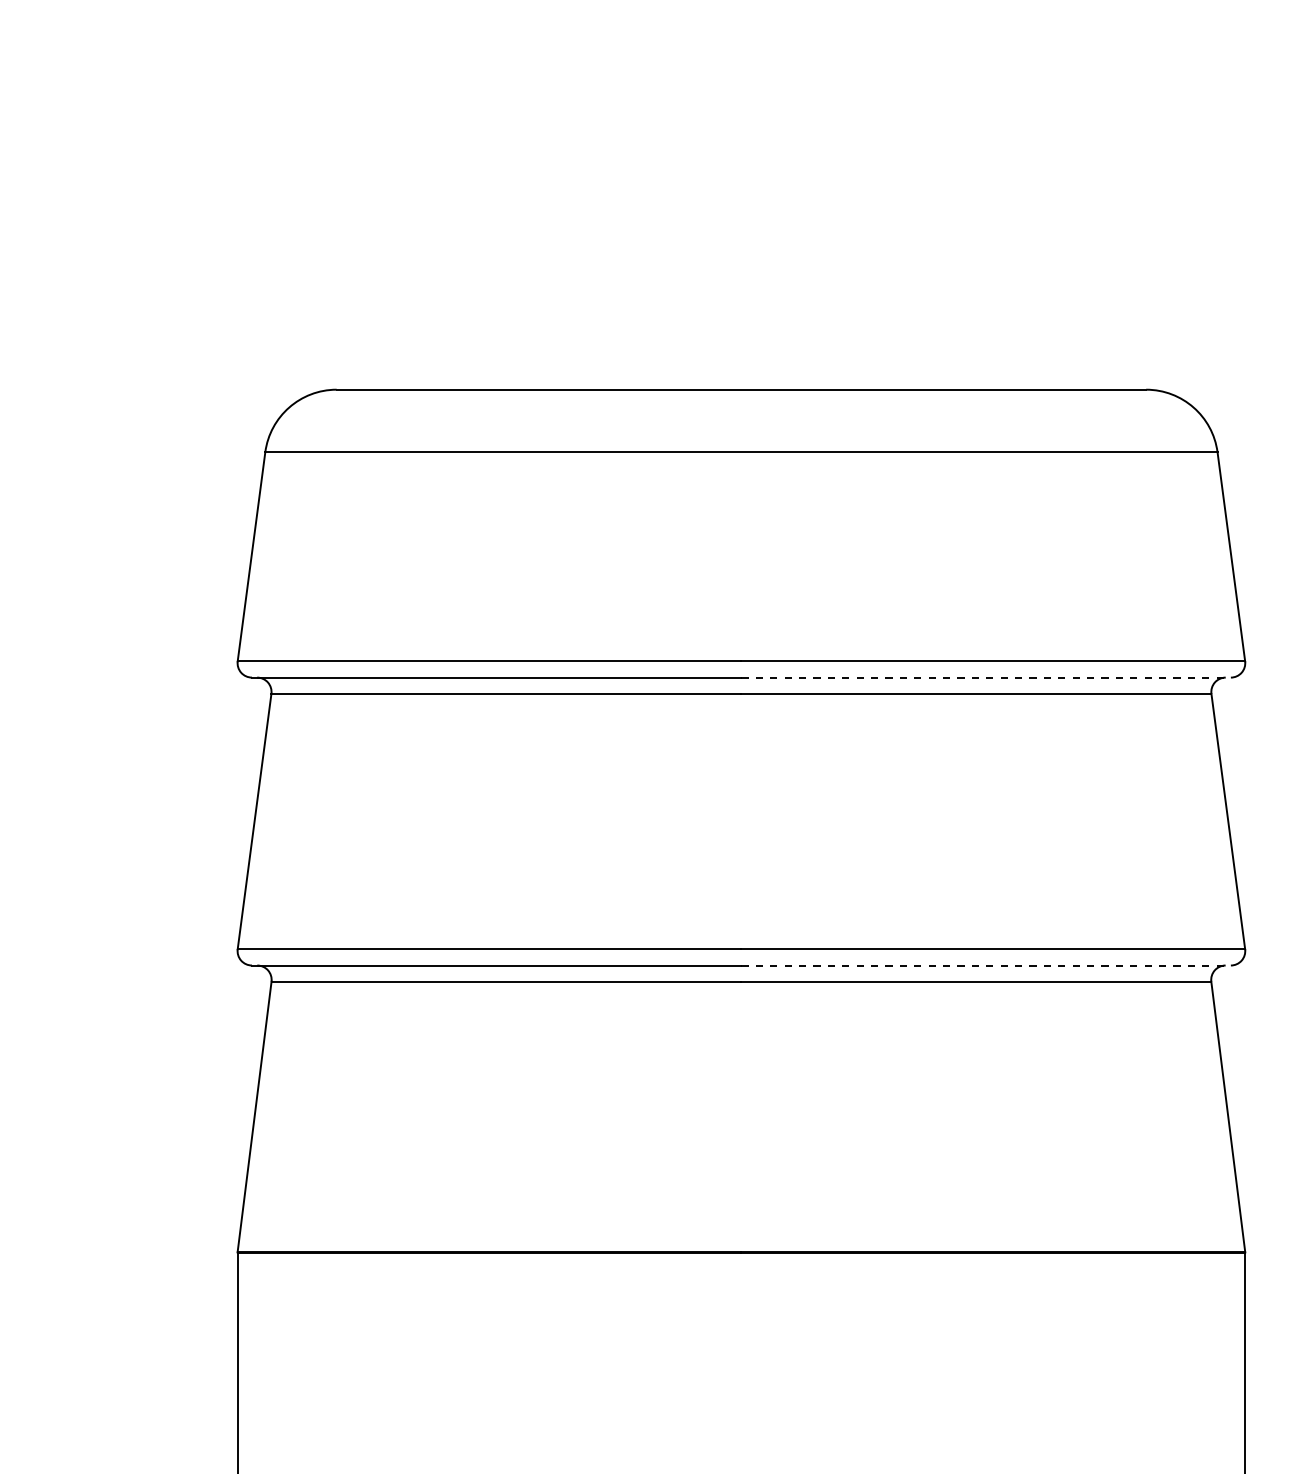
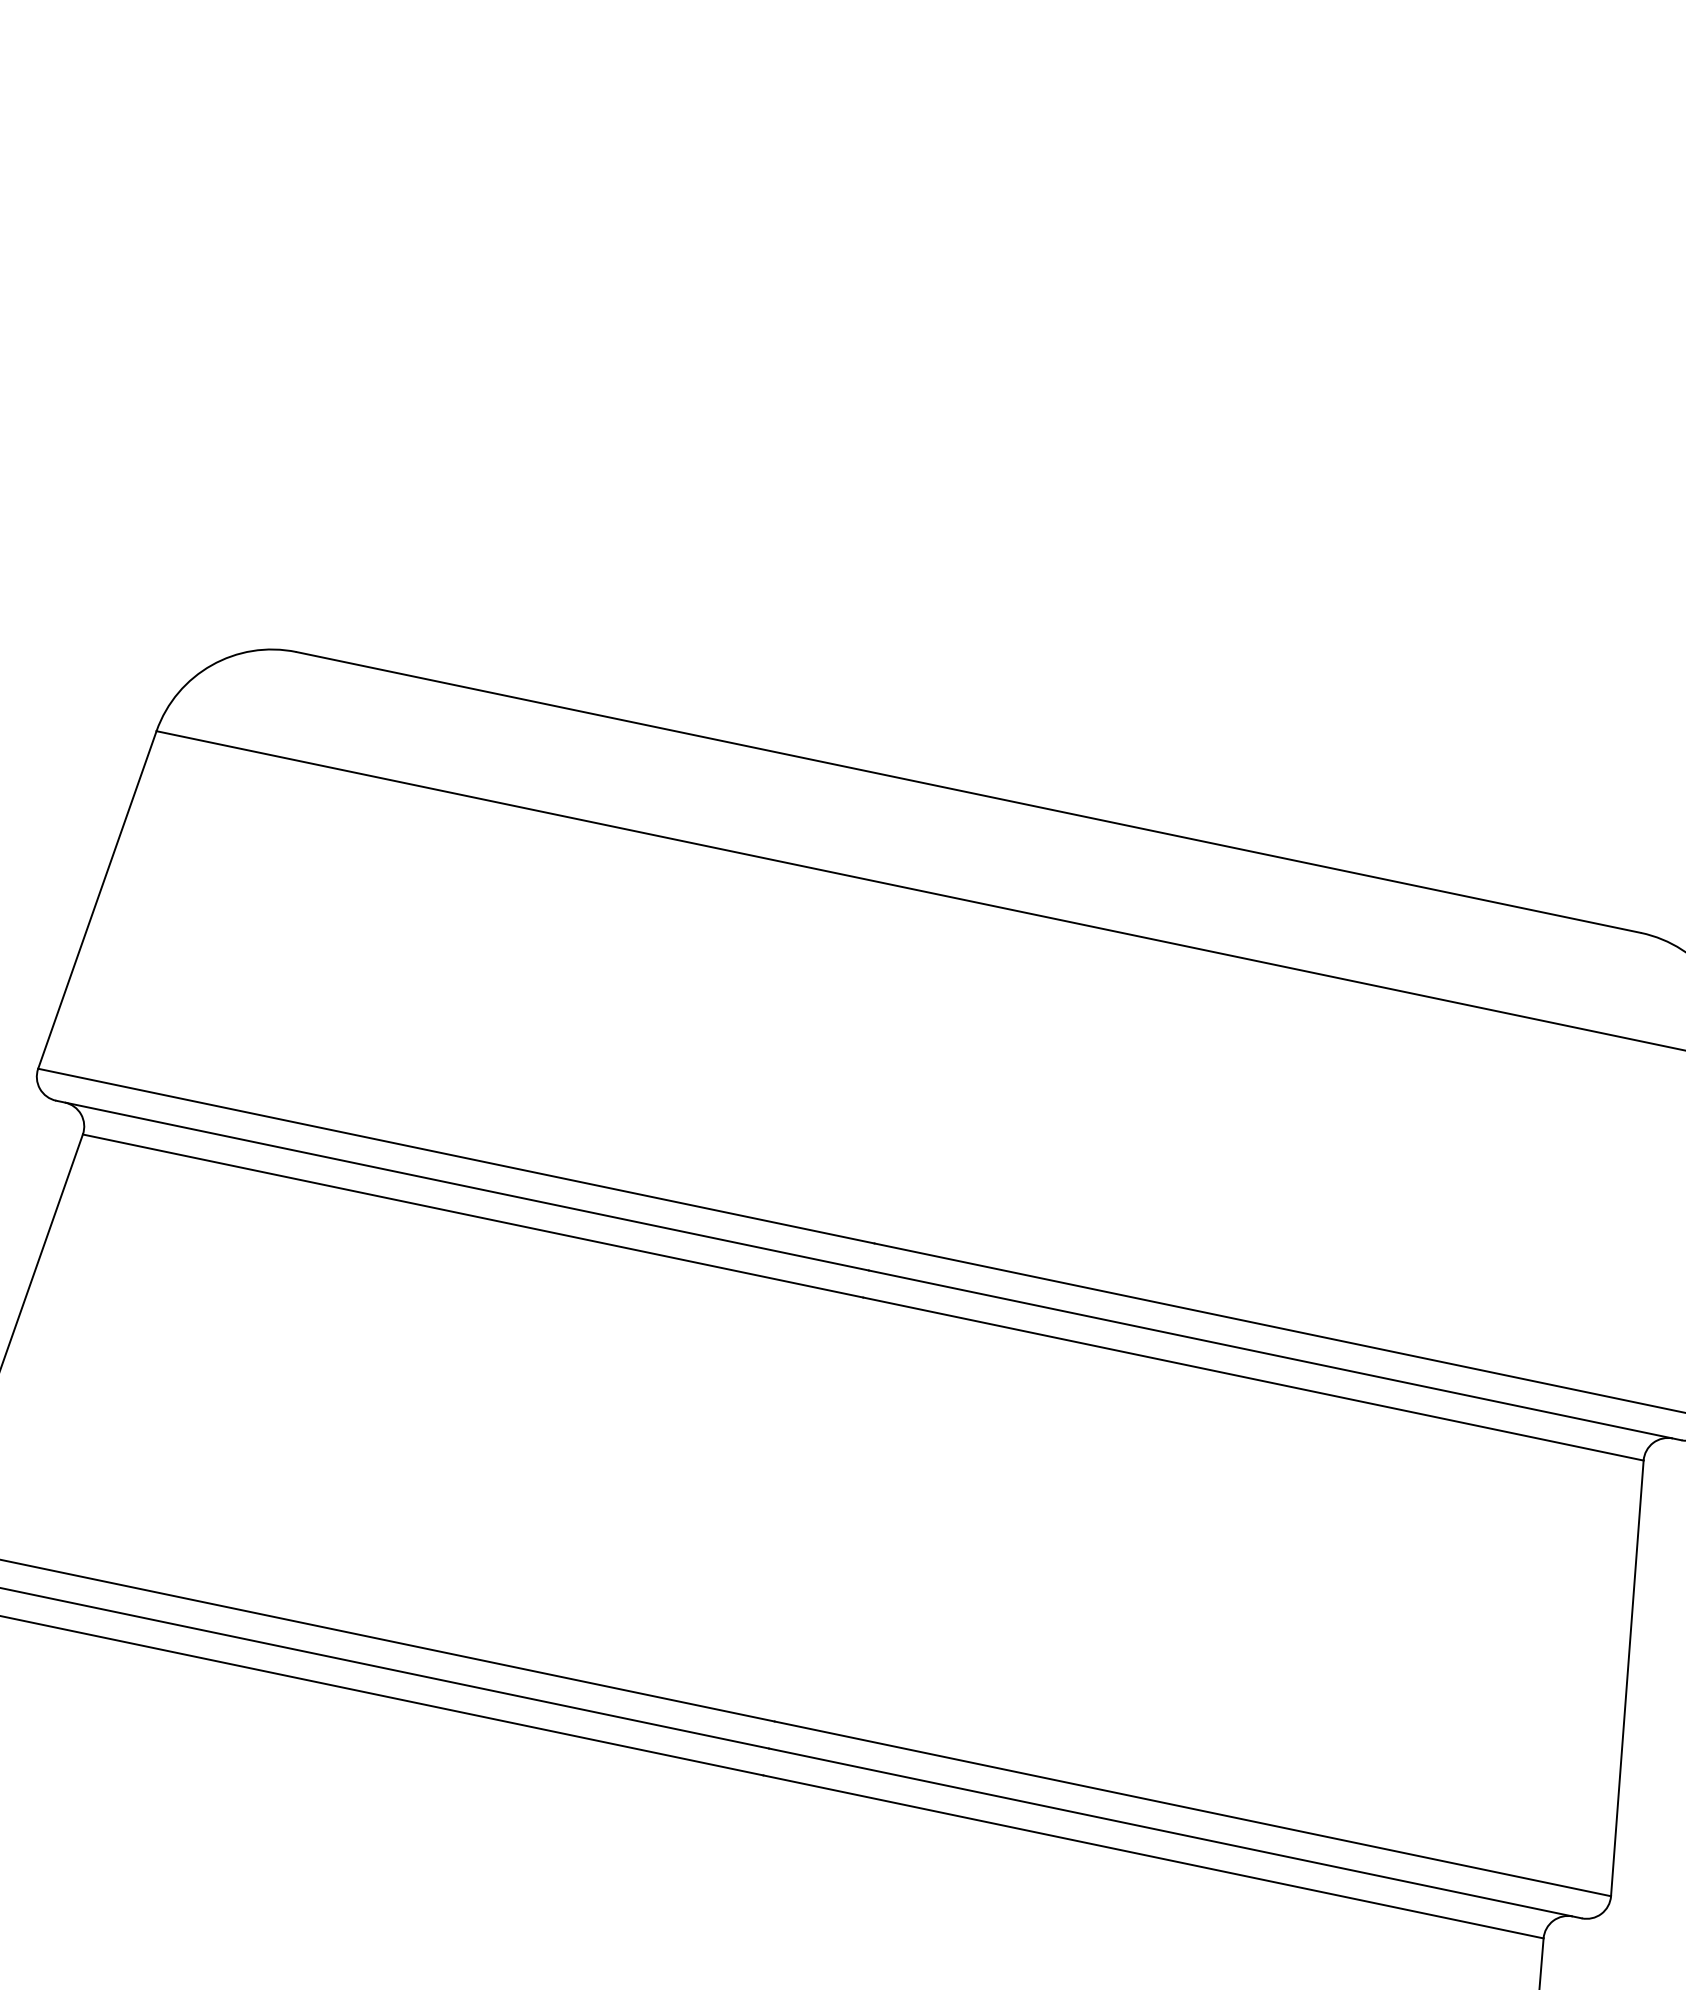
line: (986, 677) -> (1275, 1355), dashed -> solid
line: (986, 965) -> (1175, 1833), dashed -> solid

